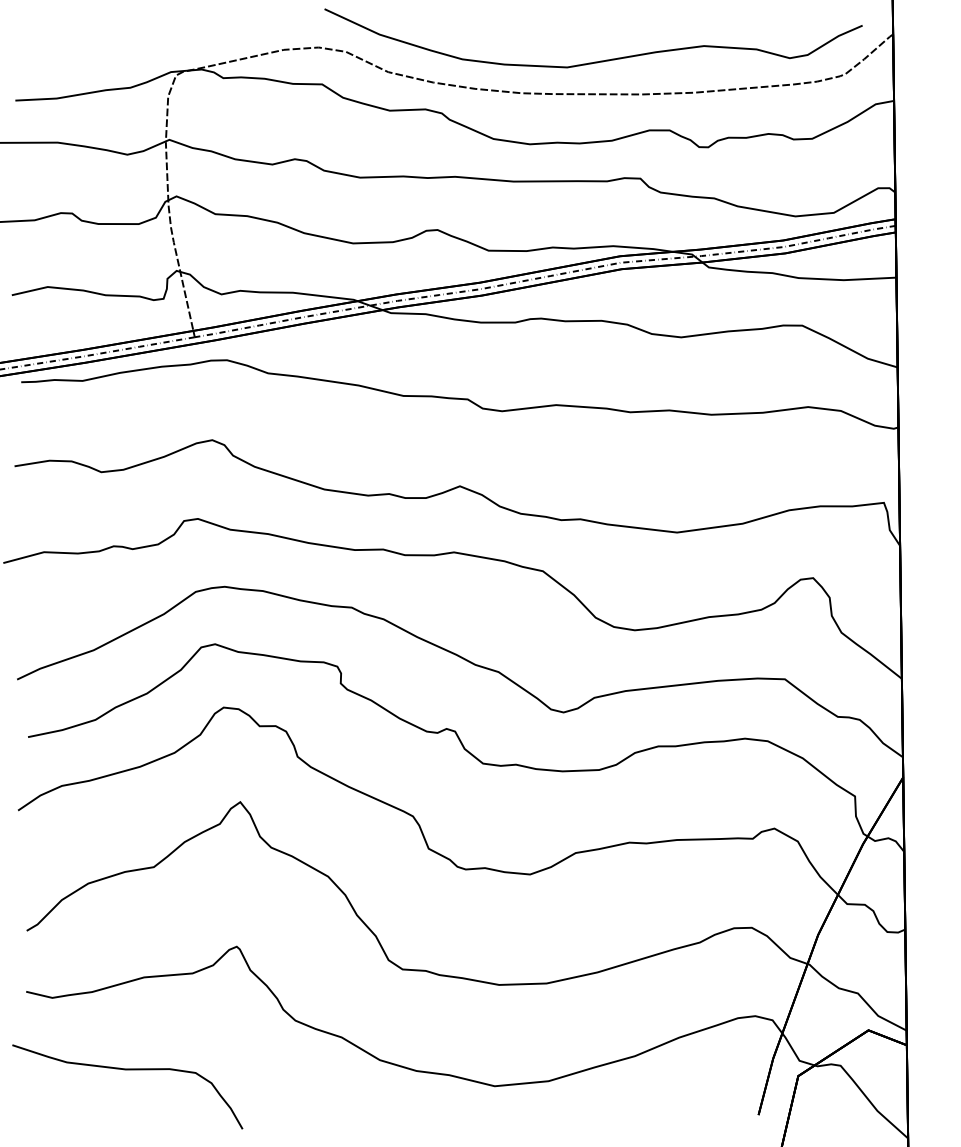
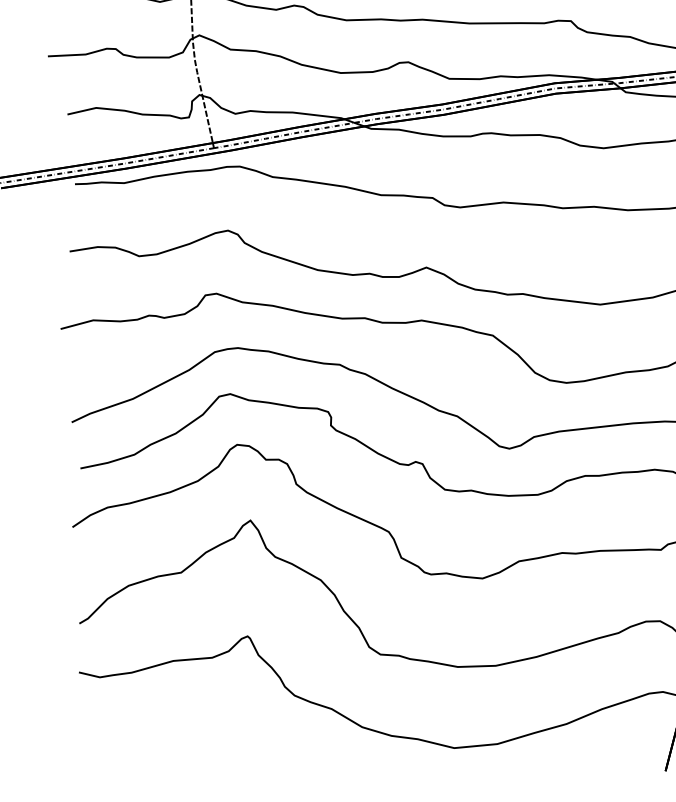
curve: (127, 1070) -> (160, 735), removed

